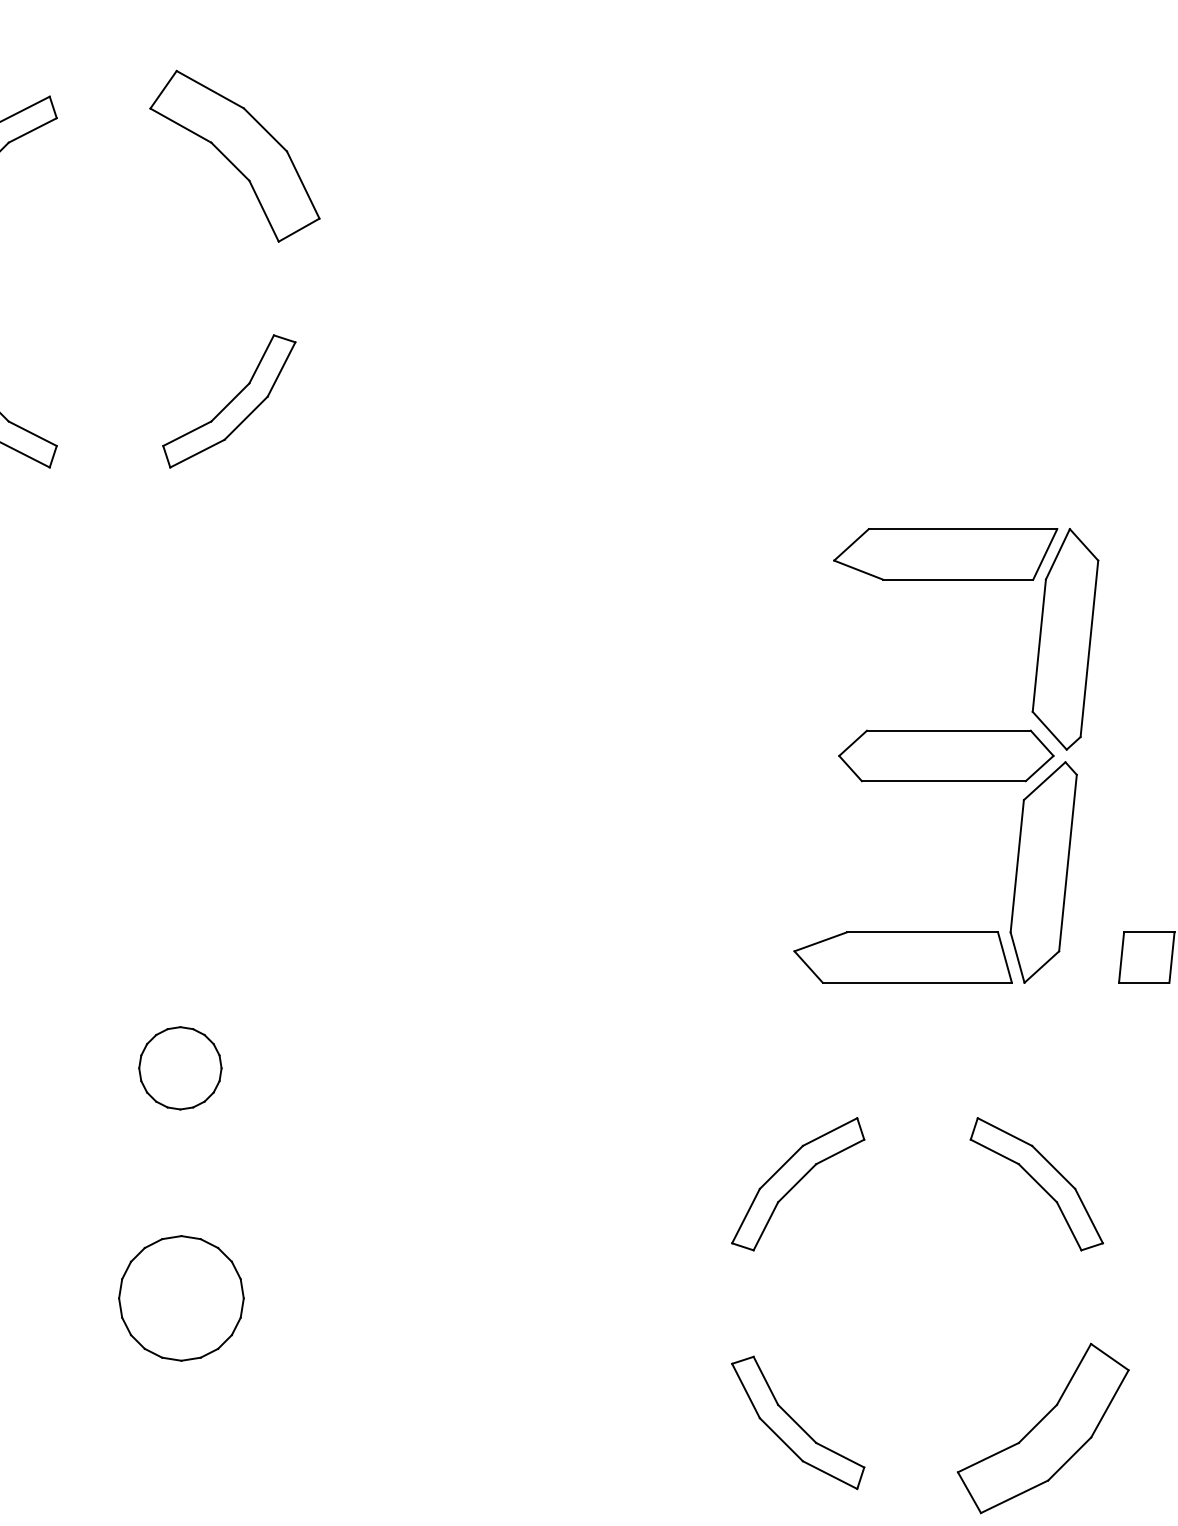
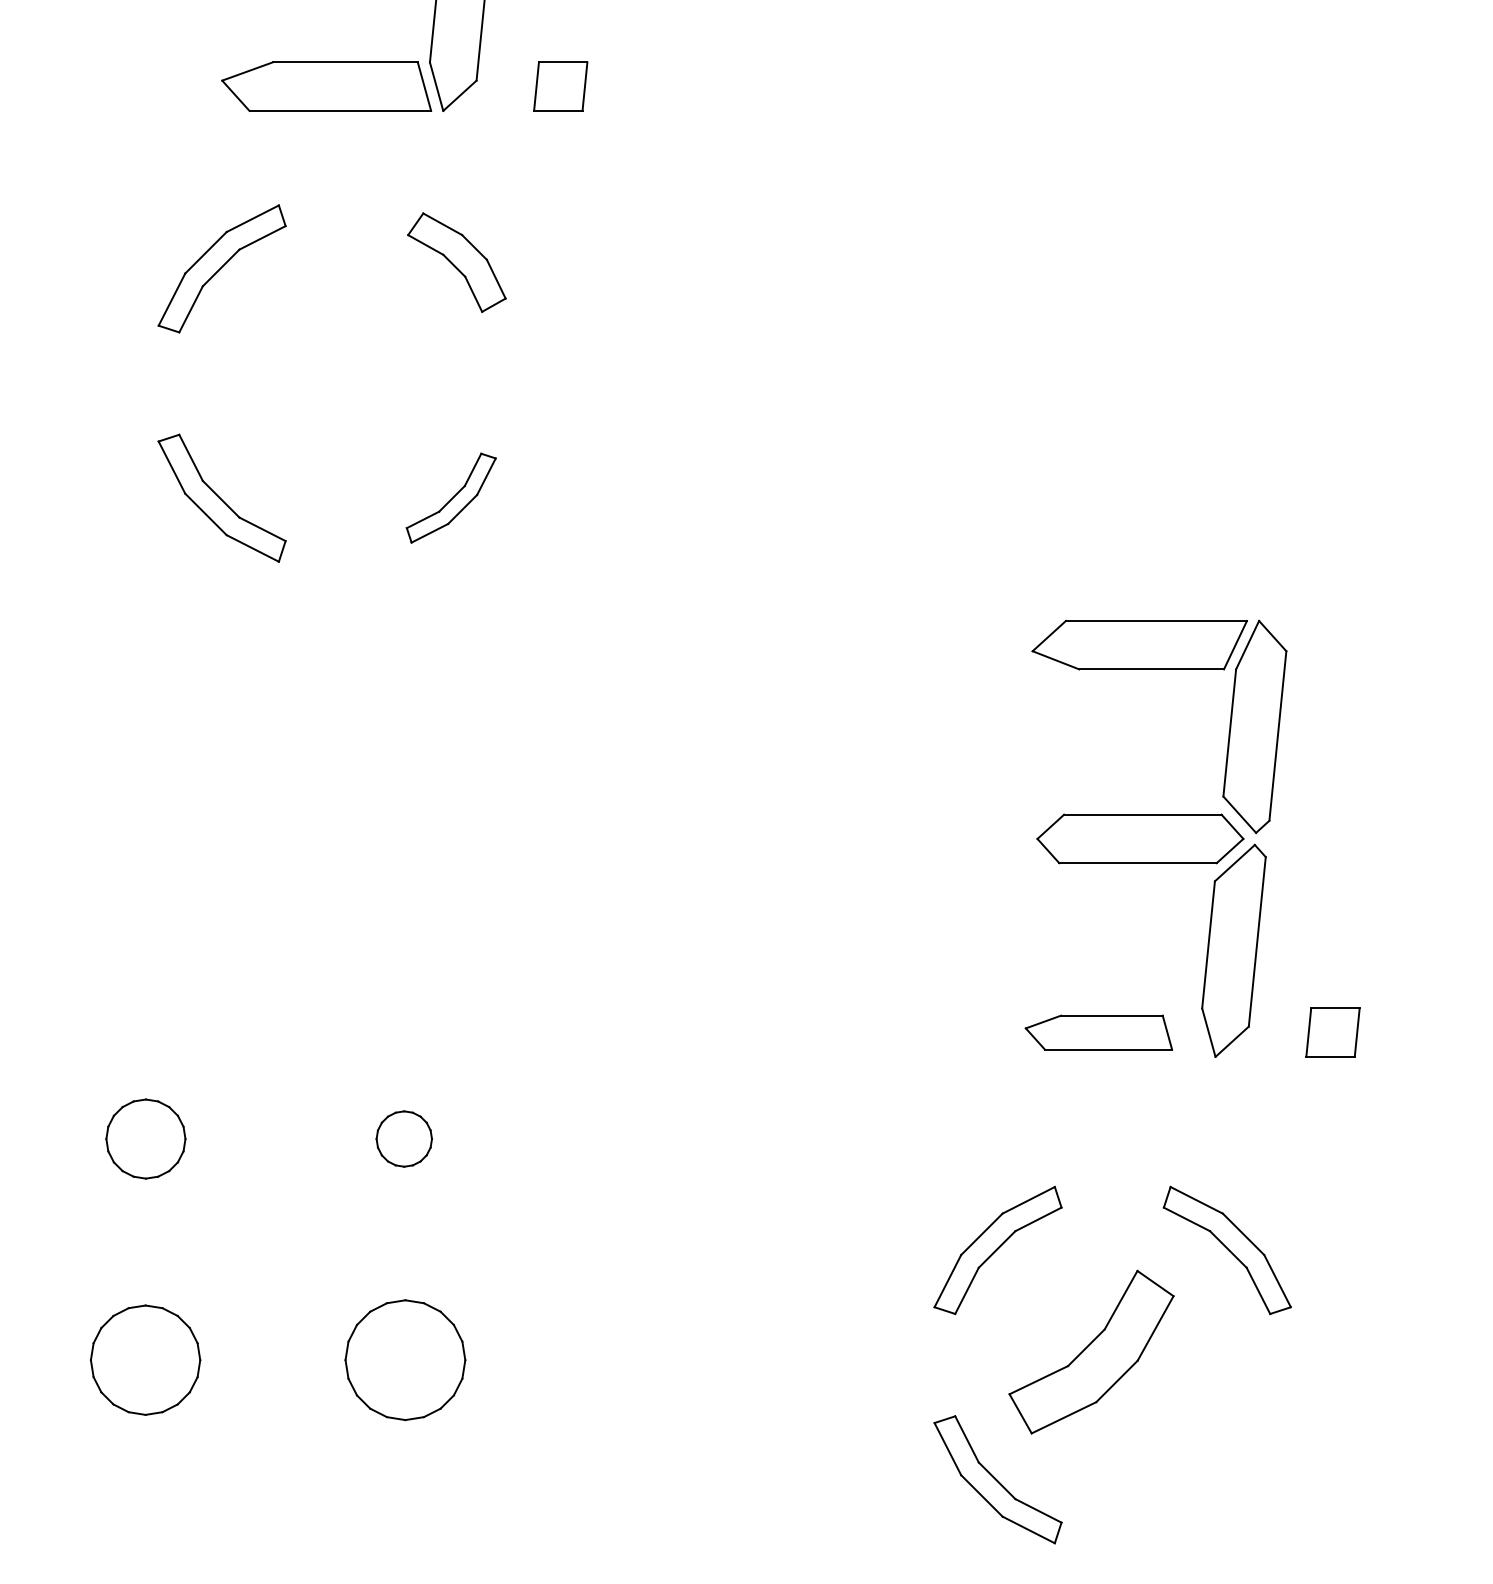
part: (234, 156) -> (456, 262), size x0.6
part: (228, 400) -> (450, 497), size x0.7
part: (902, 957) -> (1098, 1032), size x0.7
part: (179, 1067) -> (403, 1138), size x0.7
part: (1043, 1427) -> (1091, 1351), moved

